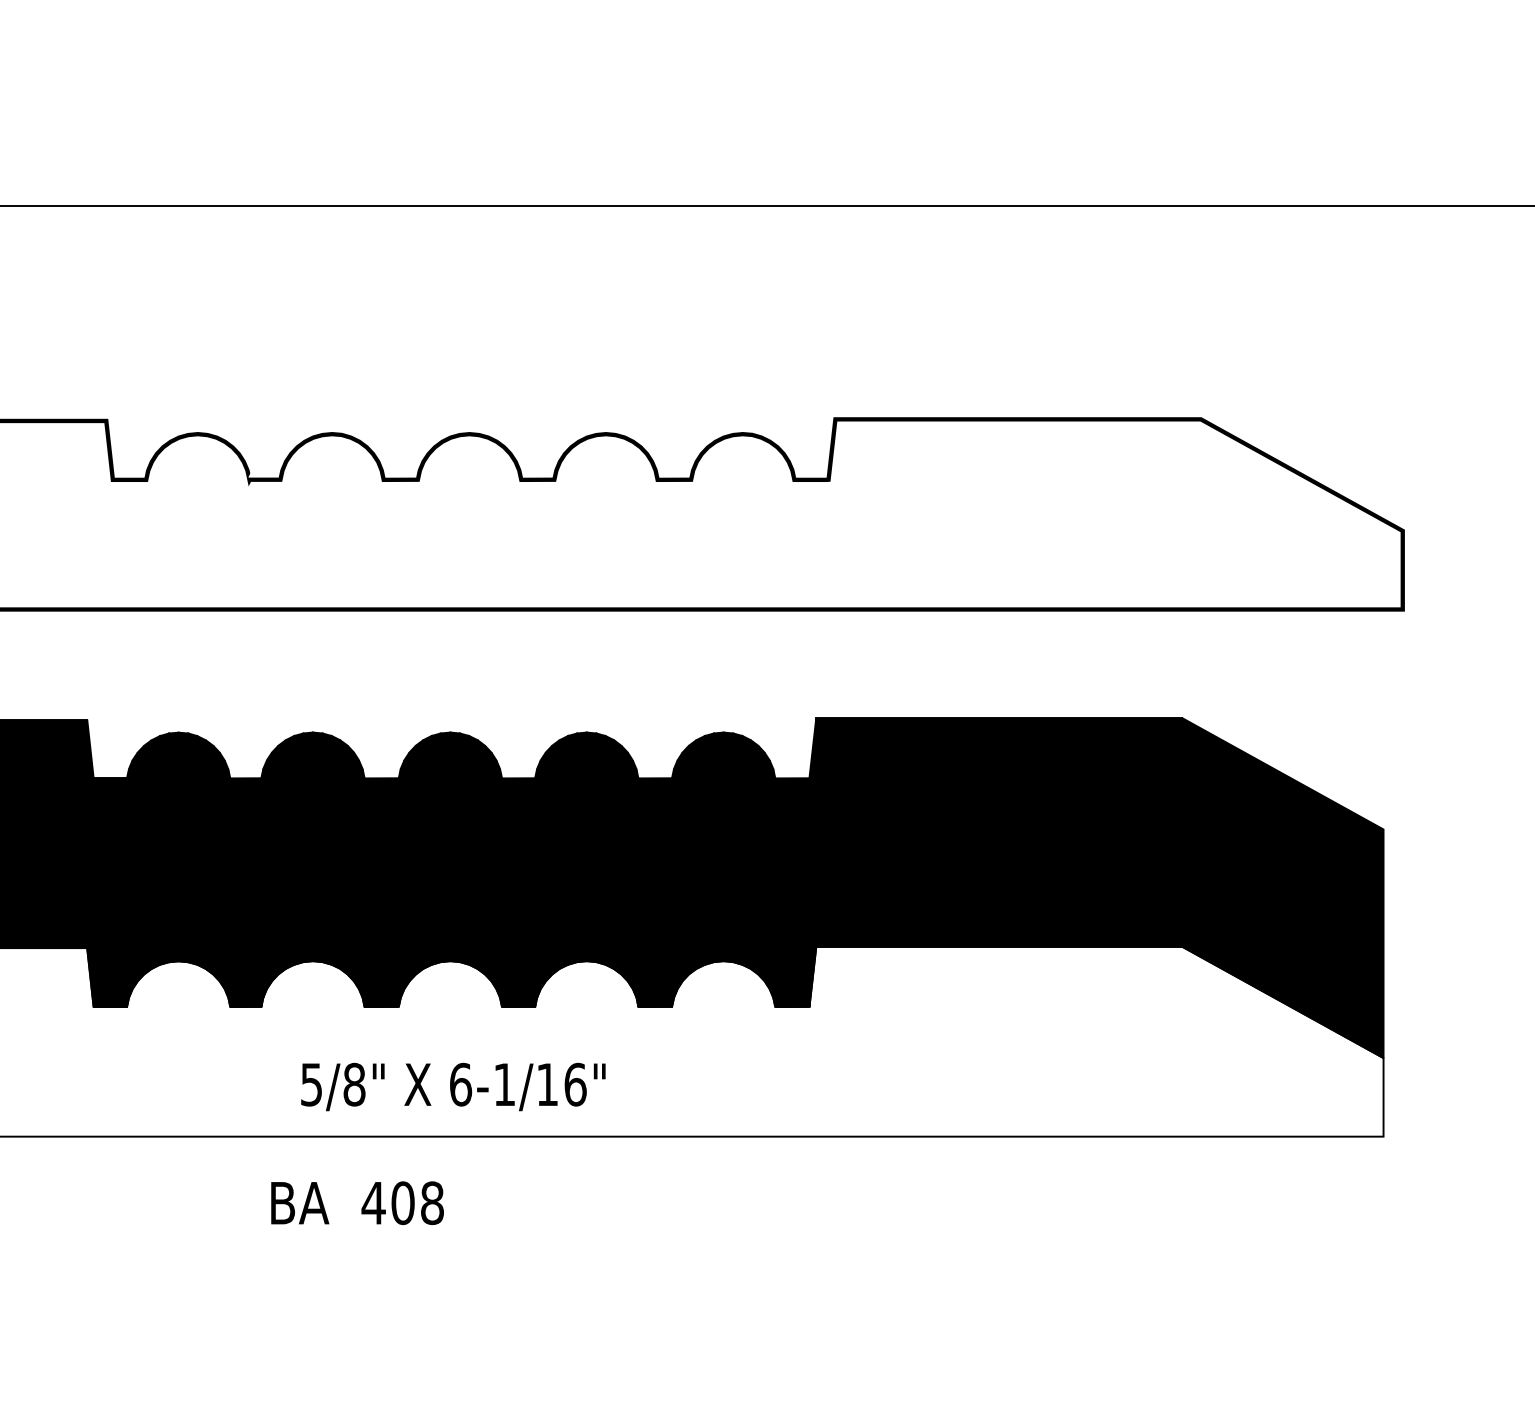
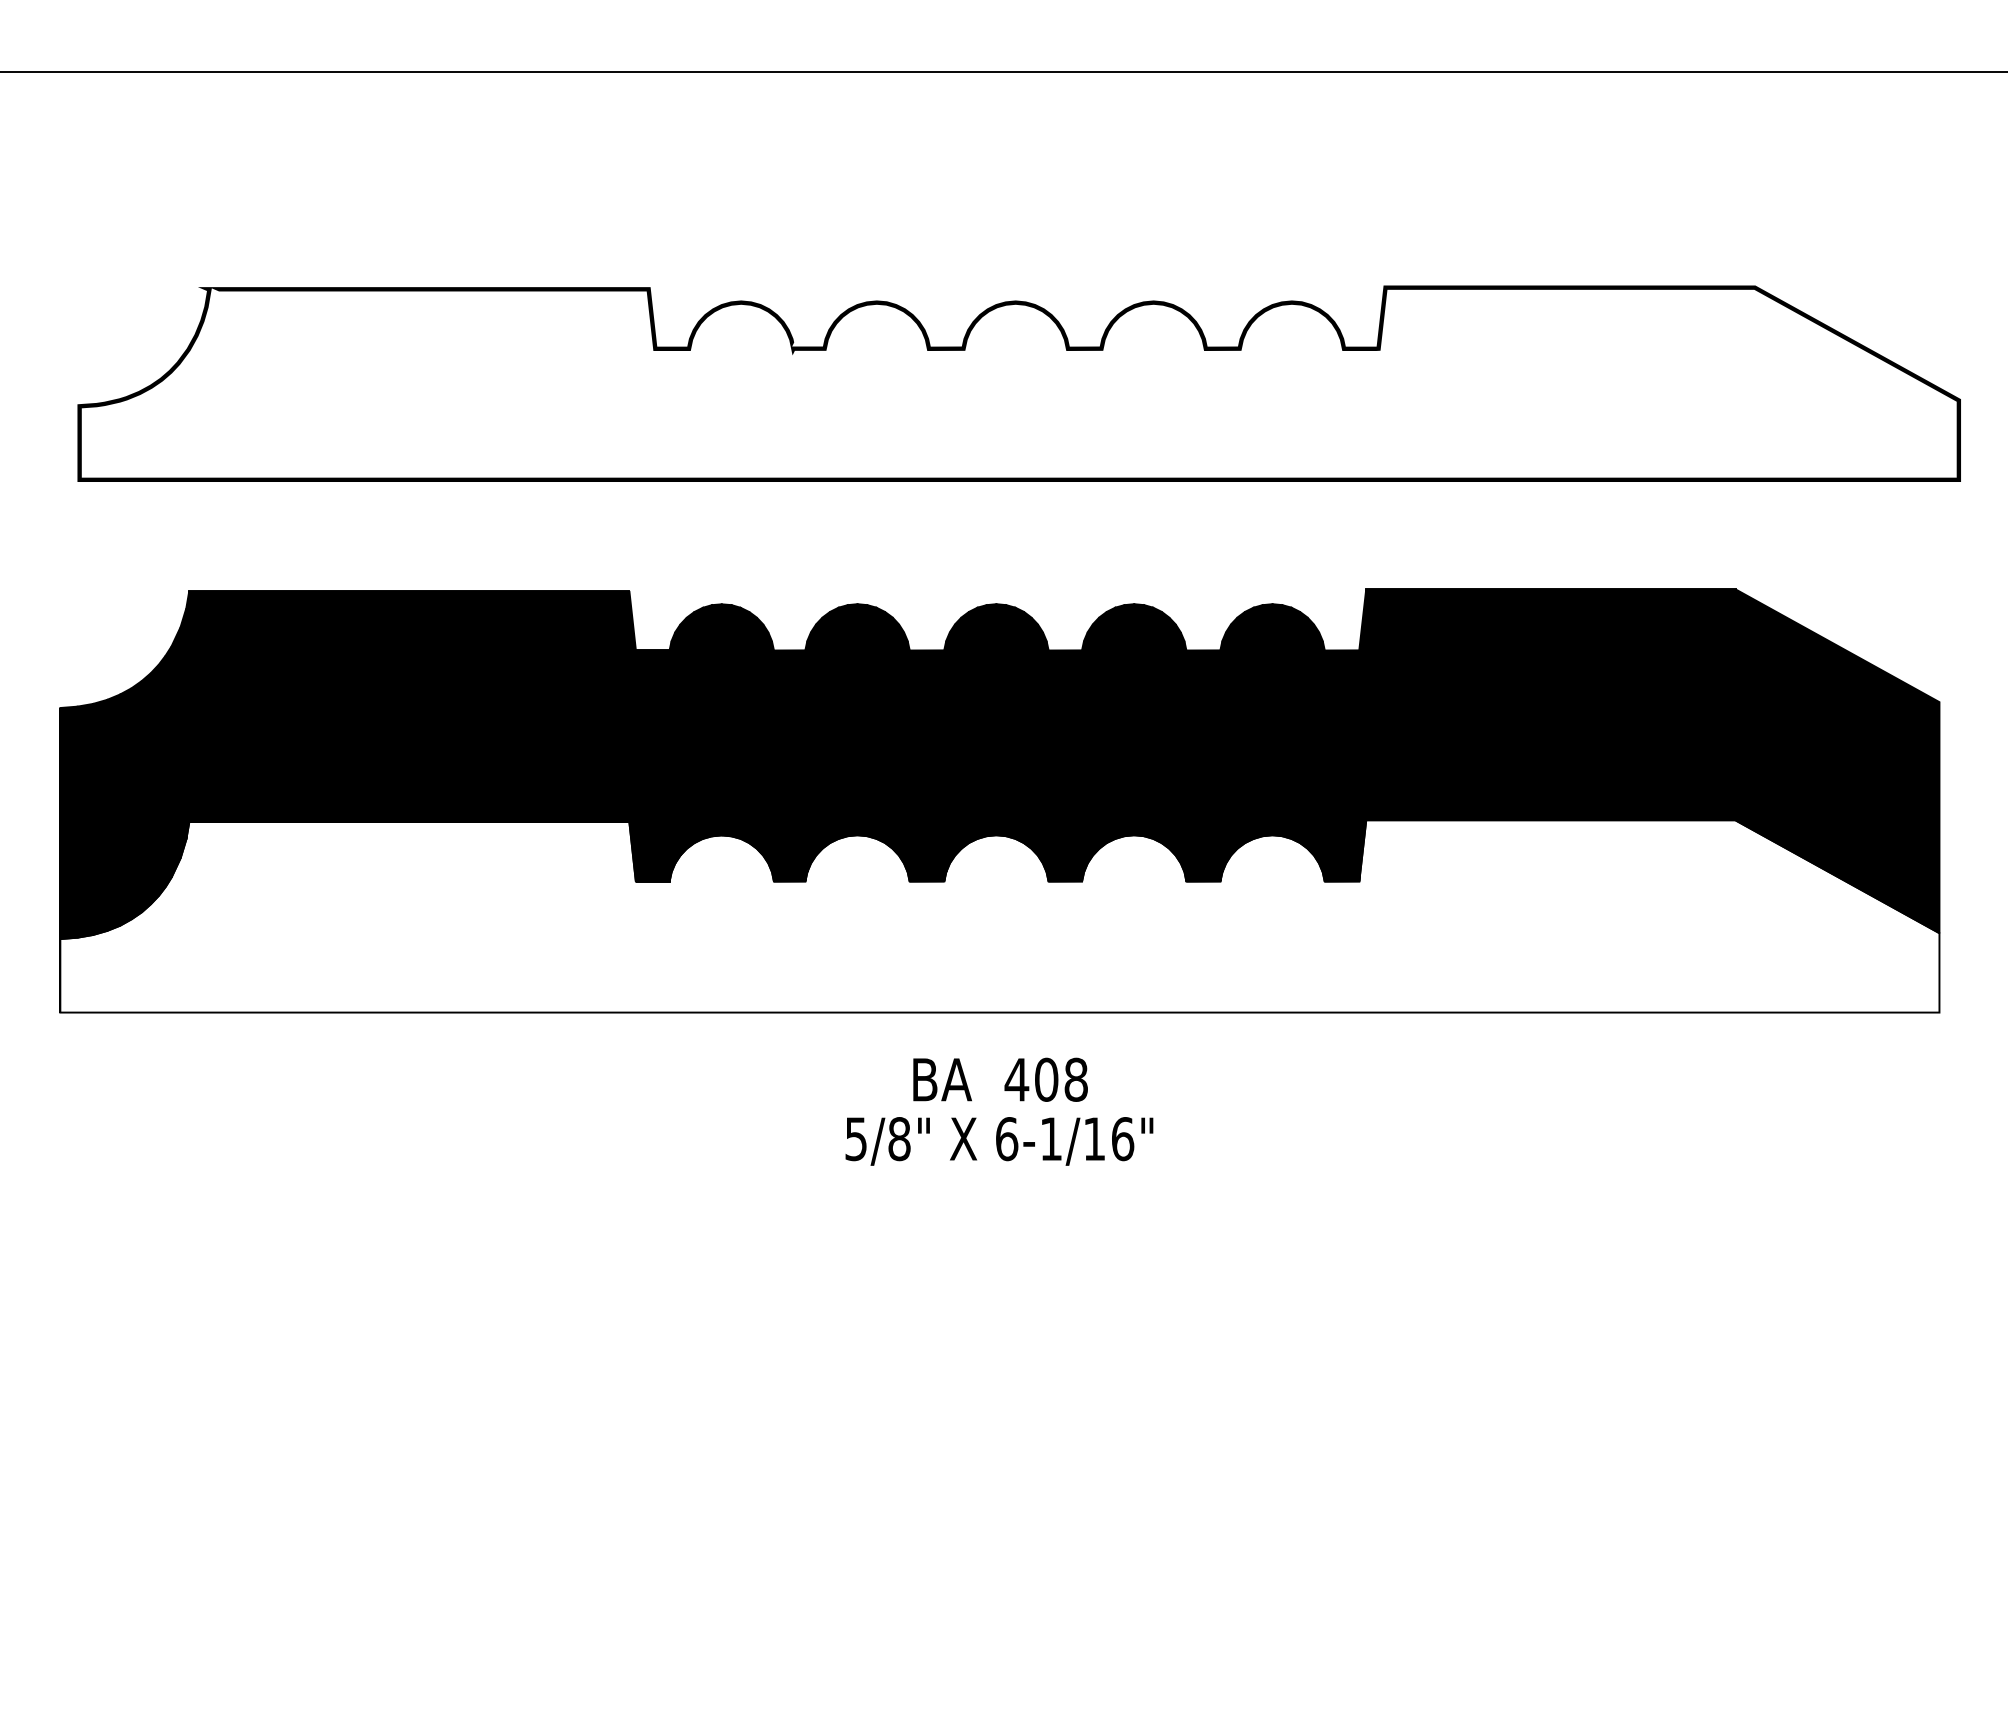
text: (453, 1087) -> (999, 1141), moved
text: (357, 1202) -> (1000, 1079), moved

